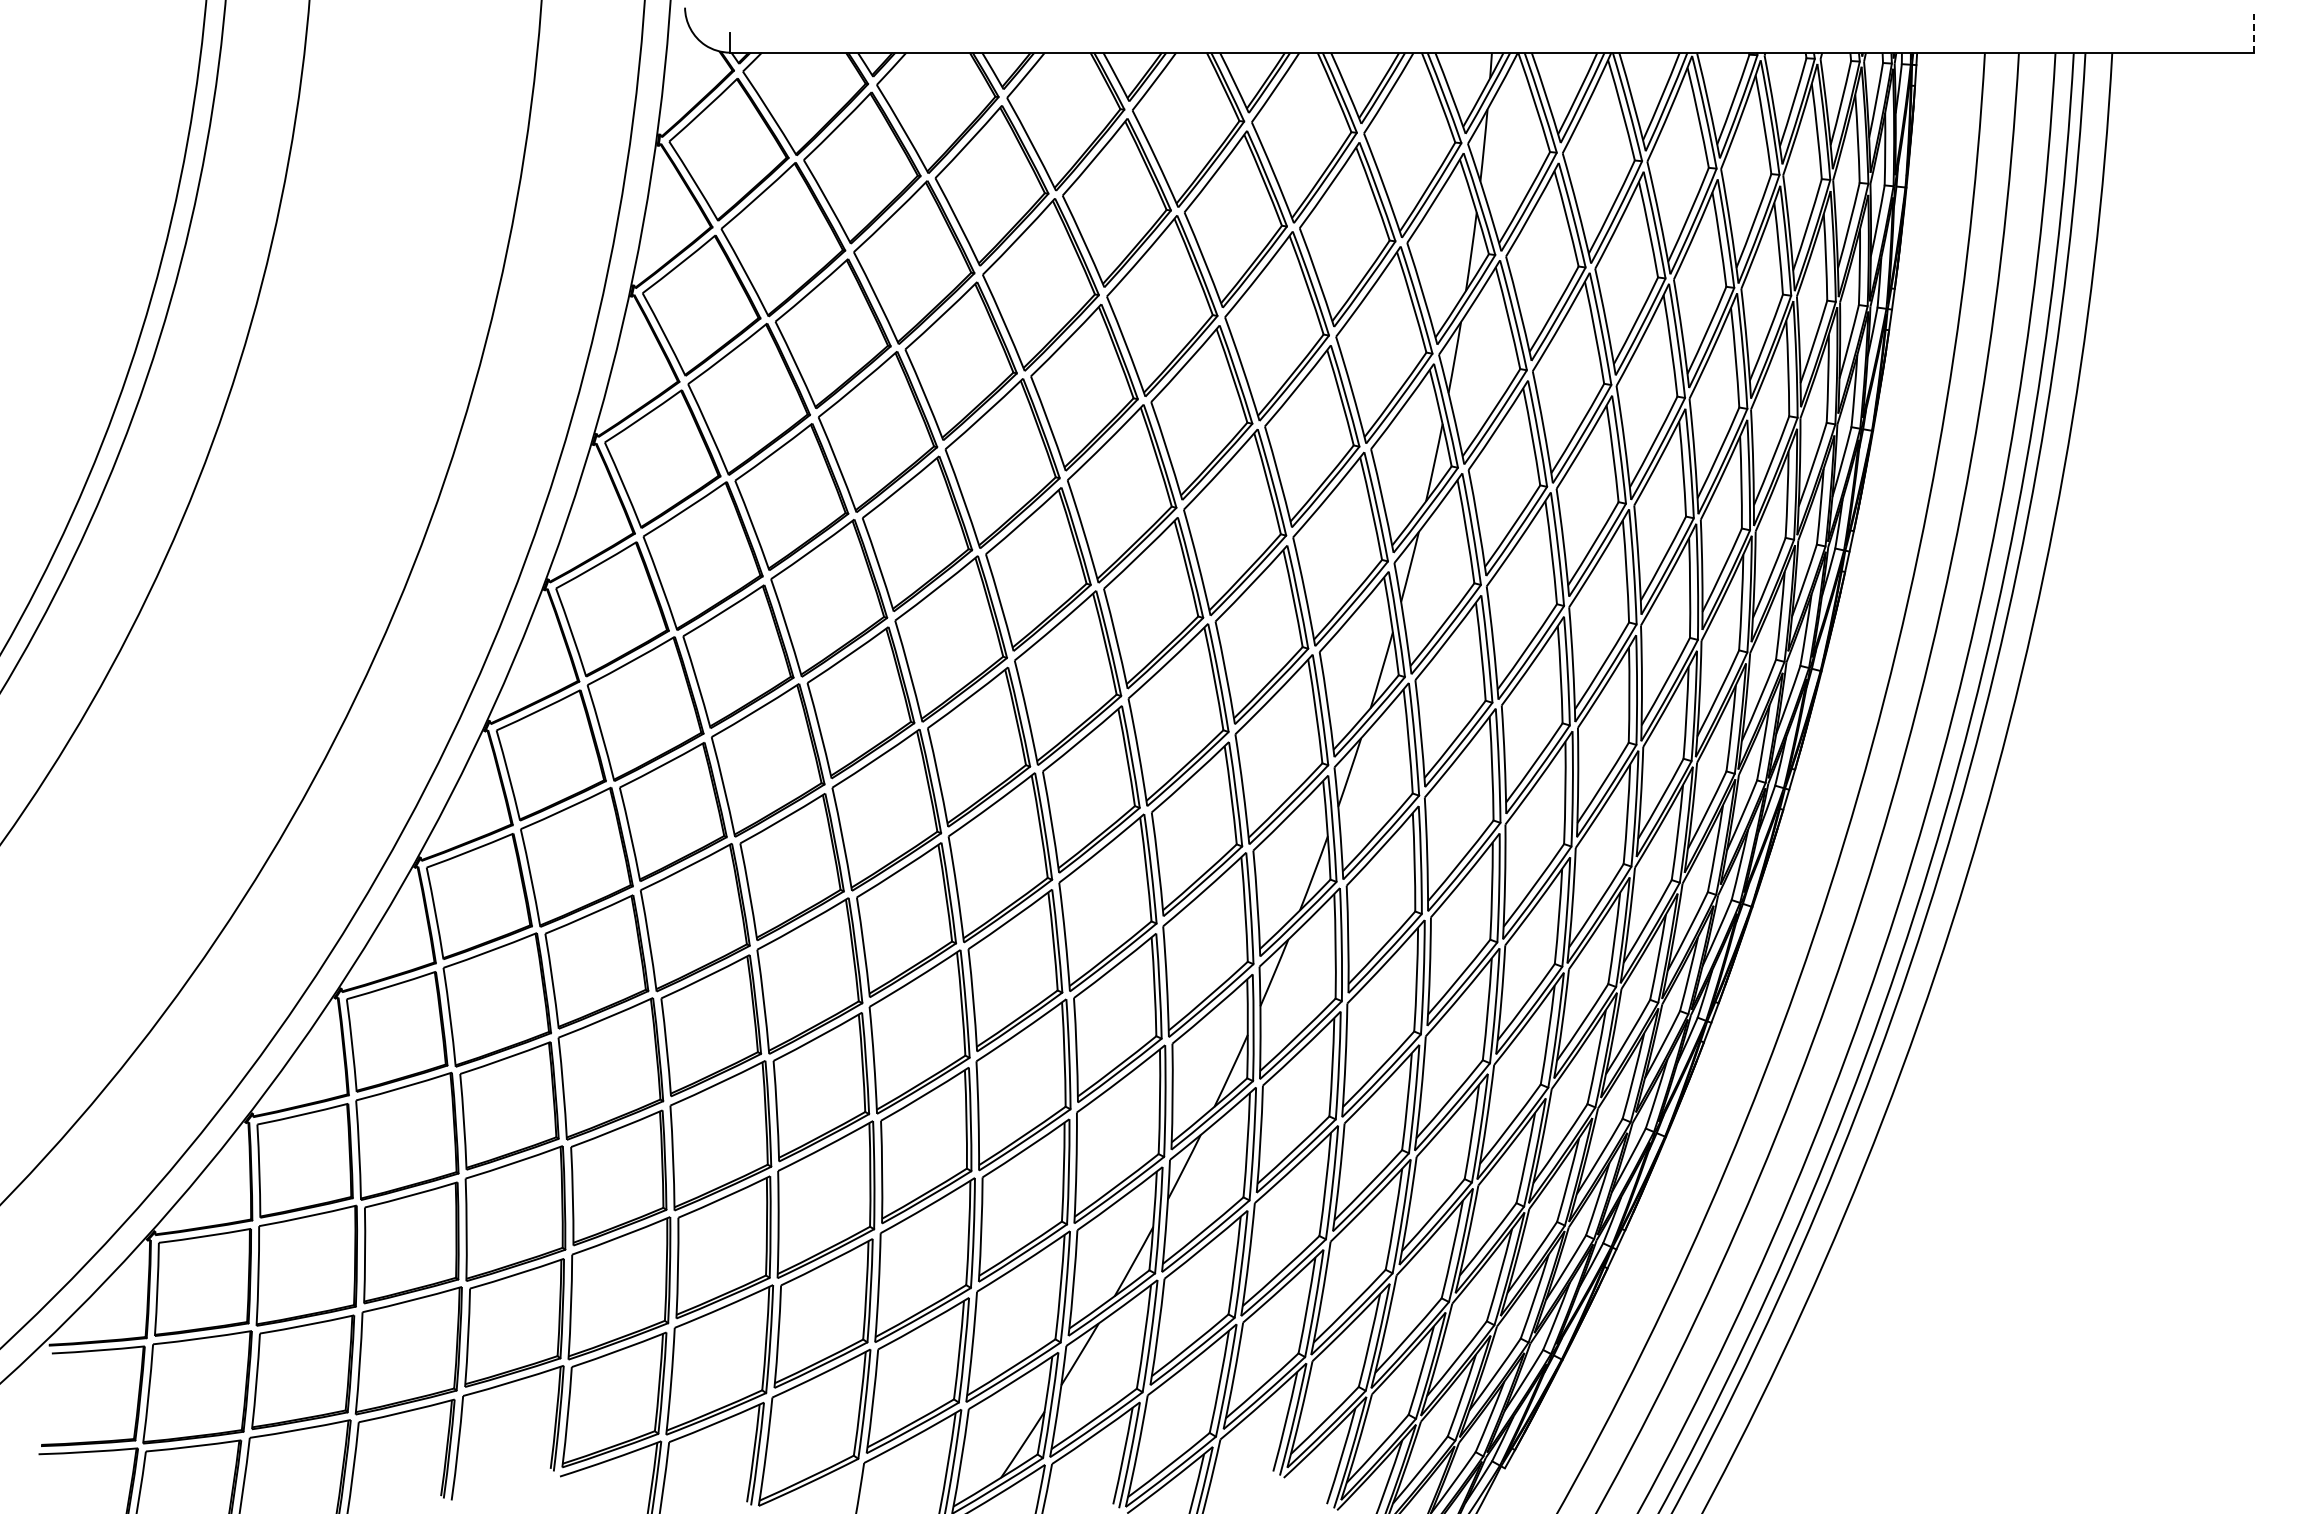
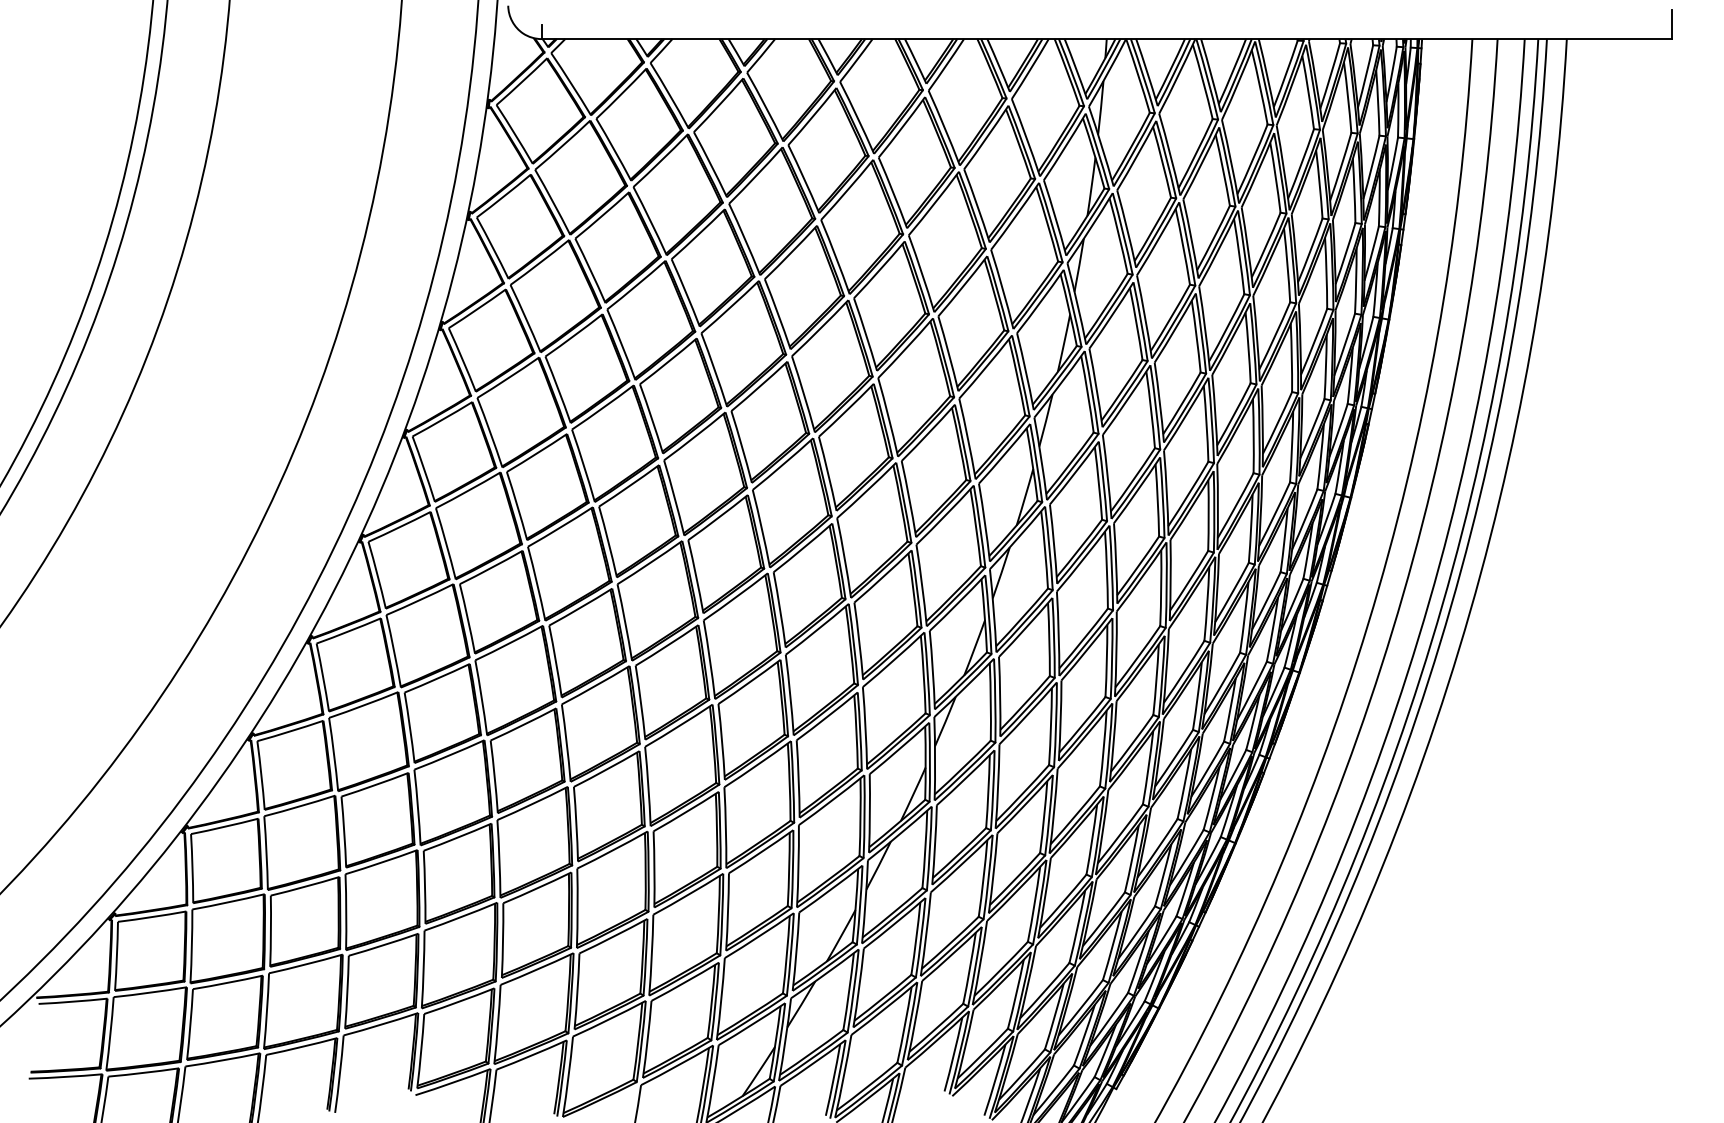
line: (2254, 32) -> (1672, 24), dashed -> solid

